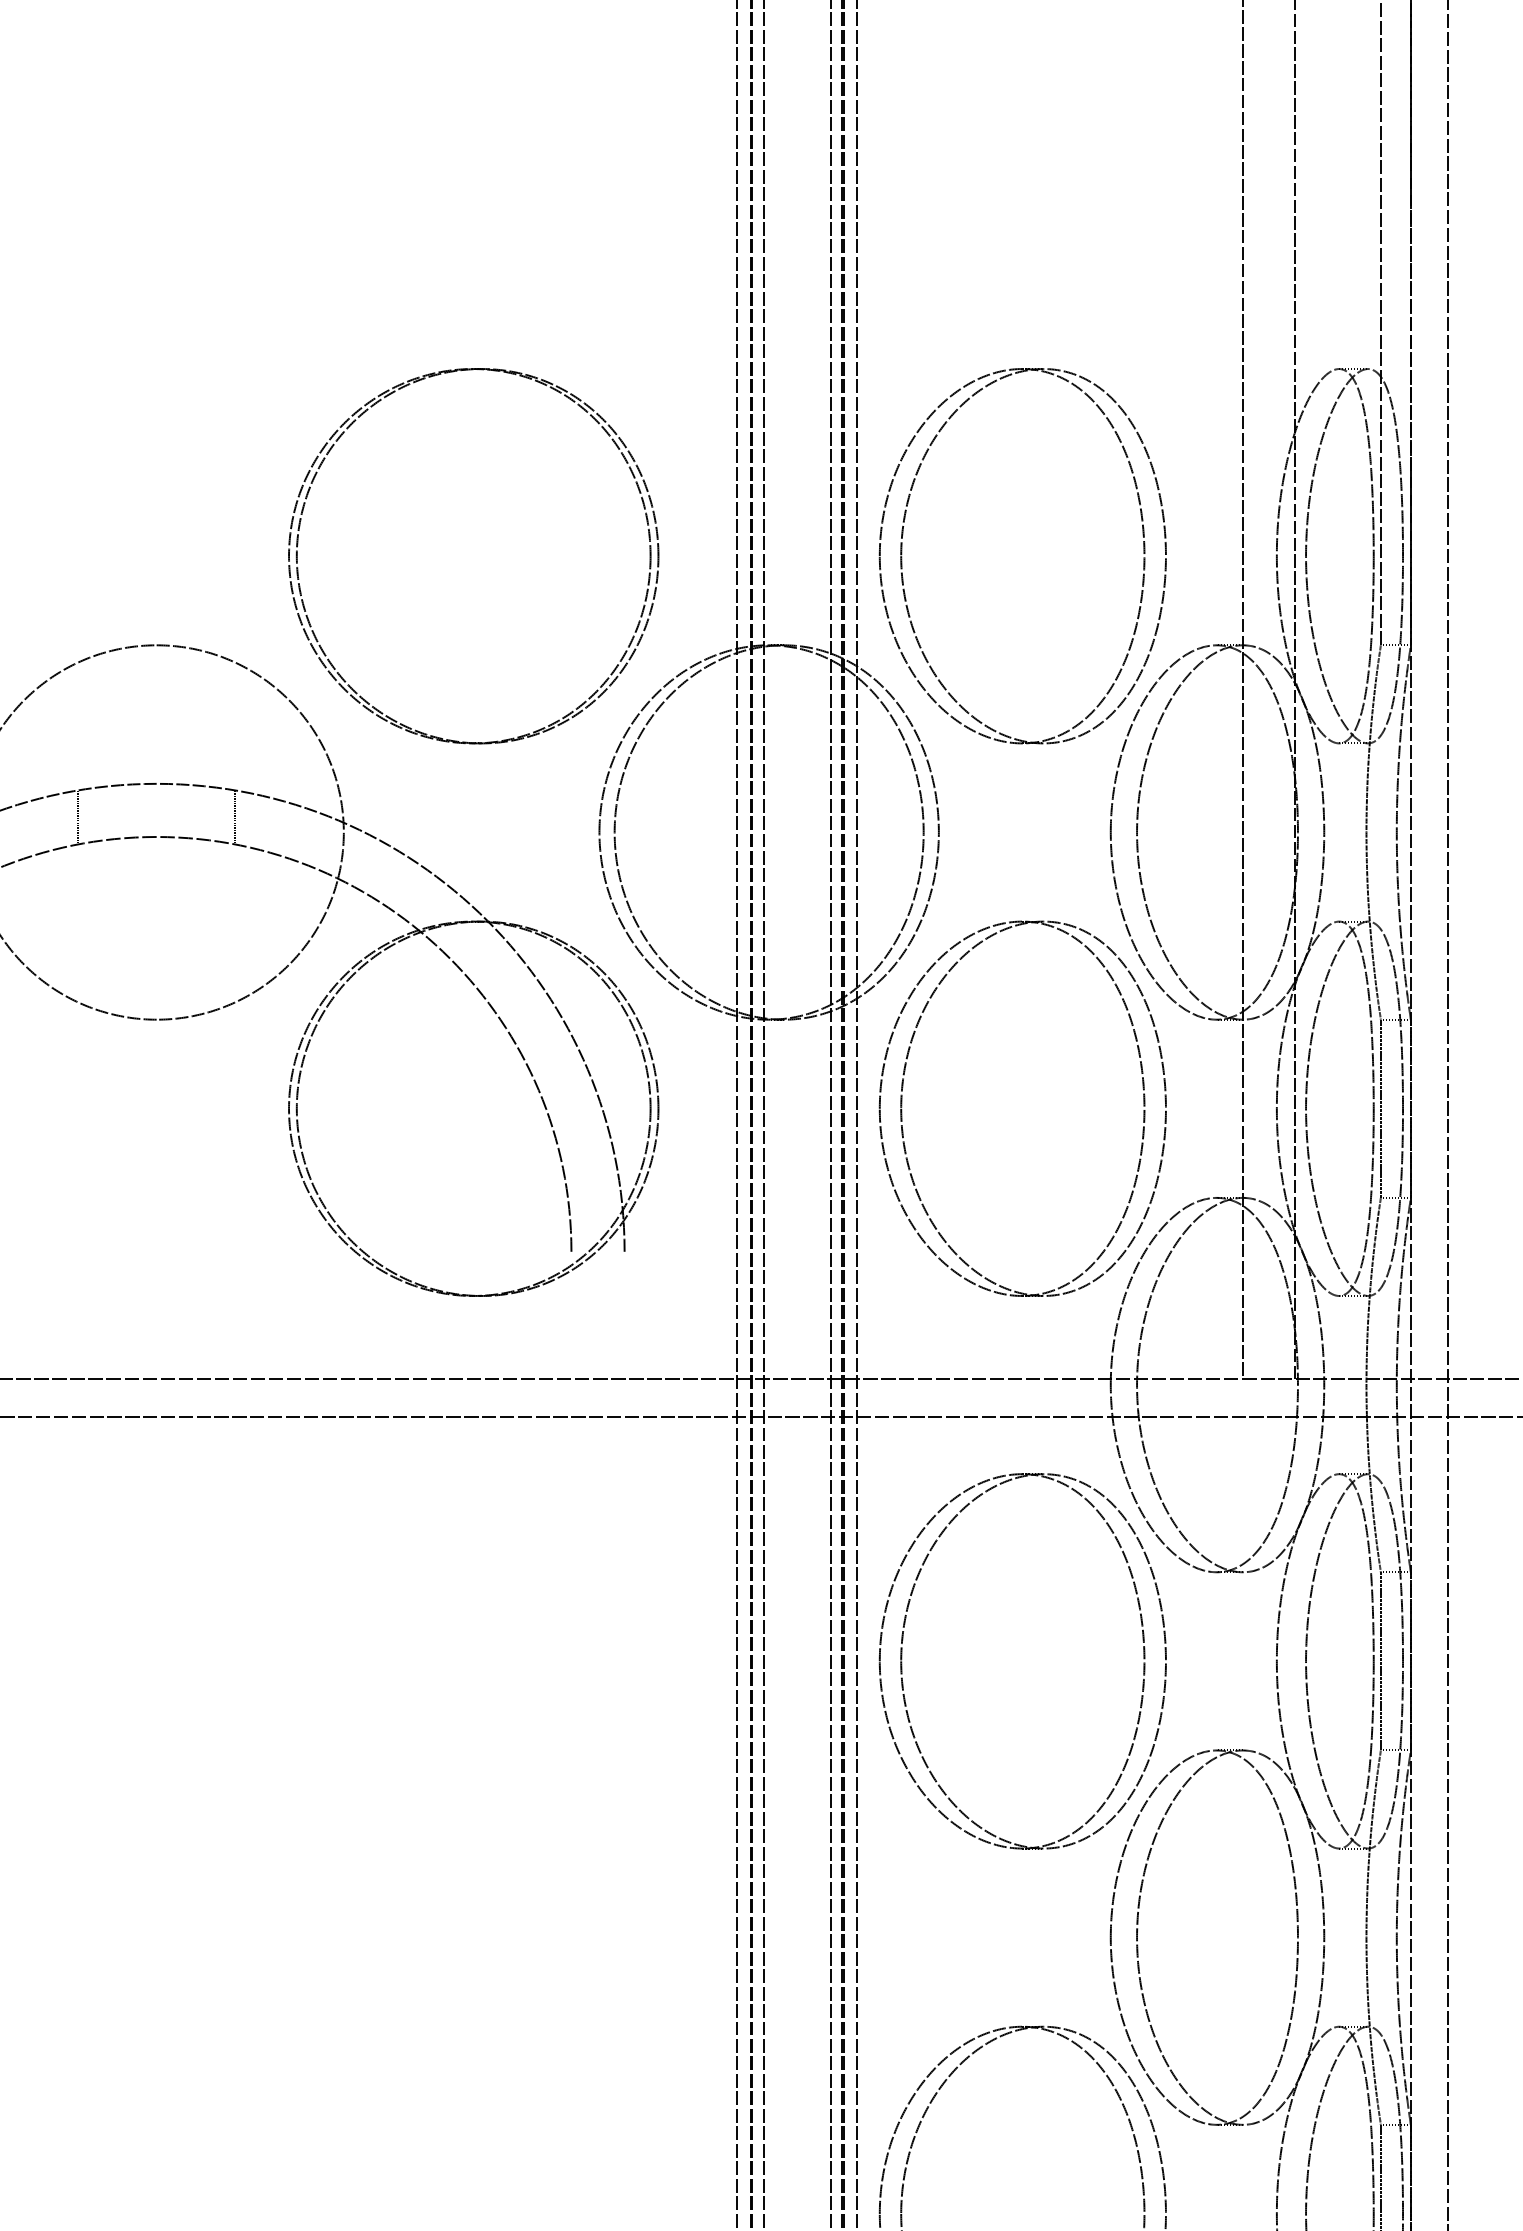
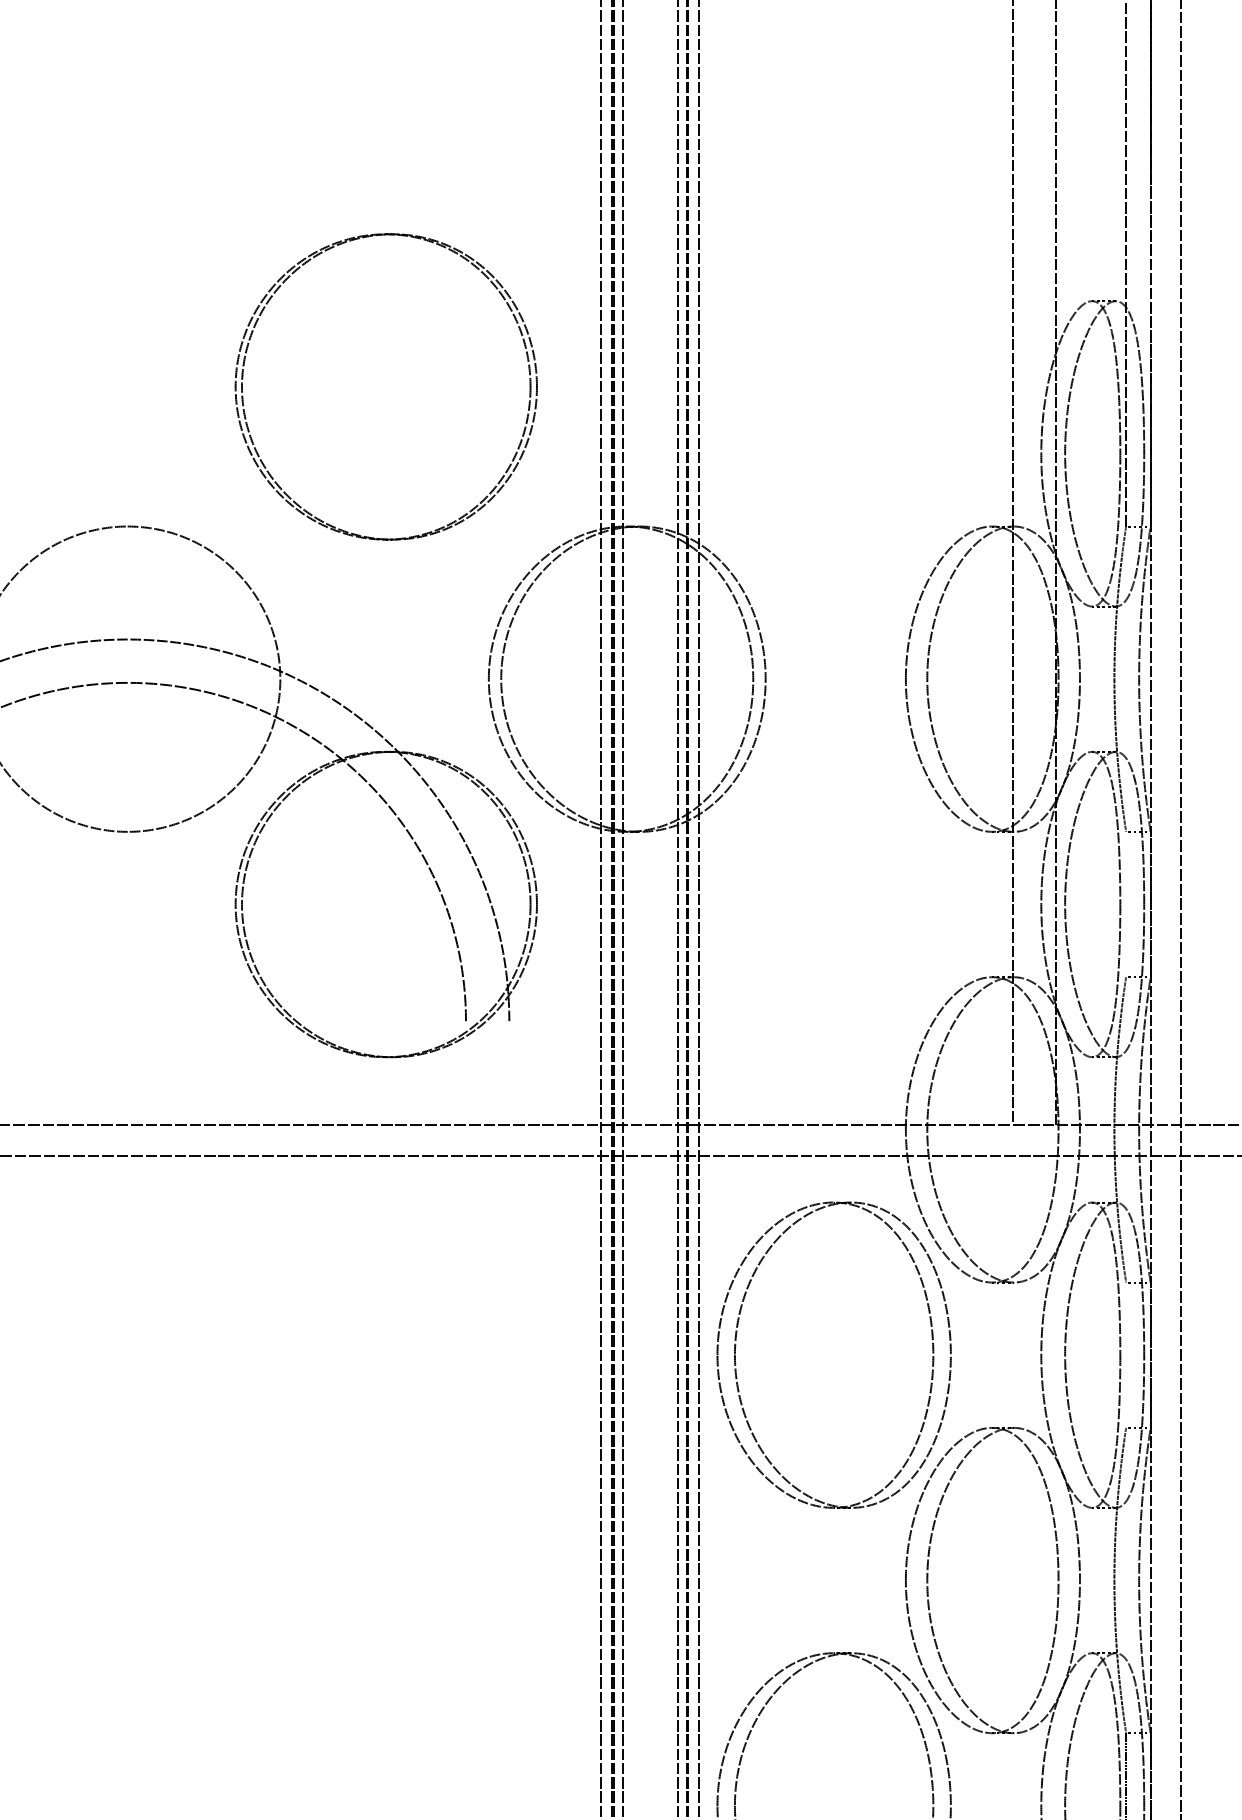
part: (902, 556) -> (735, 454), removed
part: (298, 567) -> (243, 396), moved
line: (78, 817) -> (63, 666), removed
line: (235, 817) -> (191, 666), removed
part: (902, 1107) -> (735, 903), removed
line: (1380, 1108) -> (1125, 904), removed
line: (1380, 1661) -> (1125, 1355), removed

